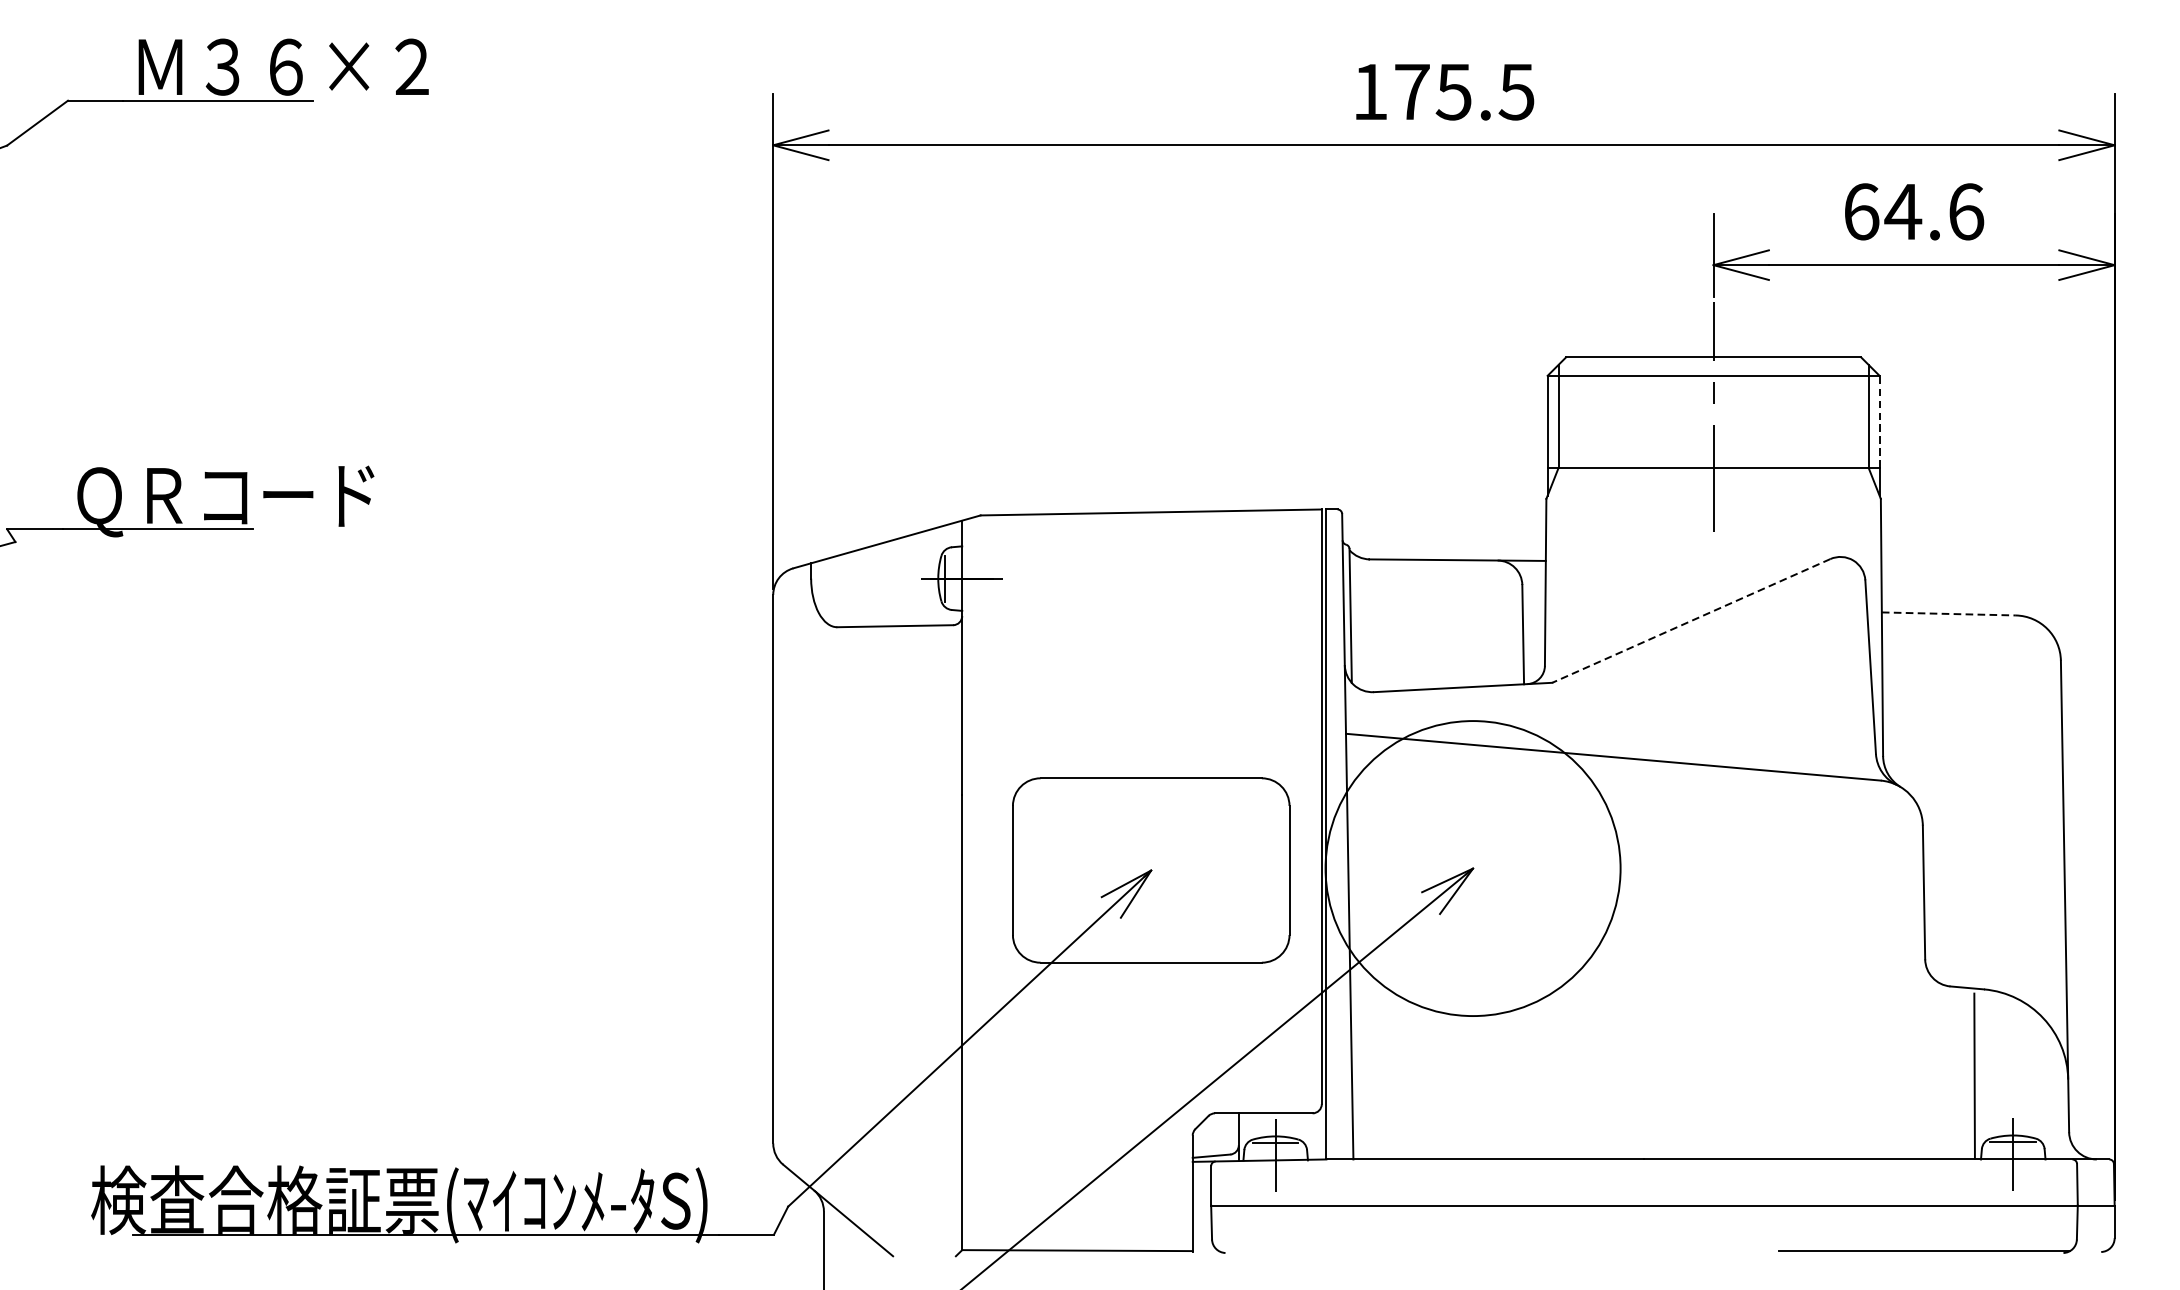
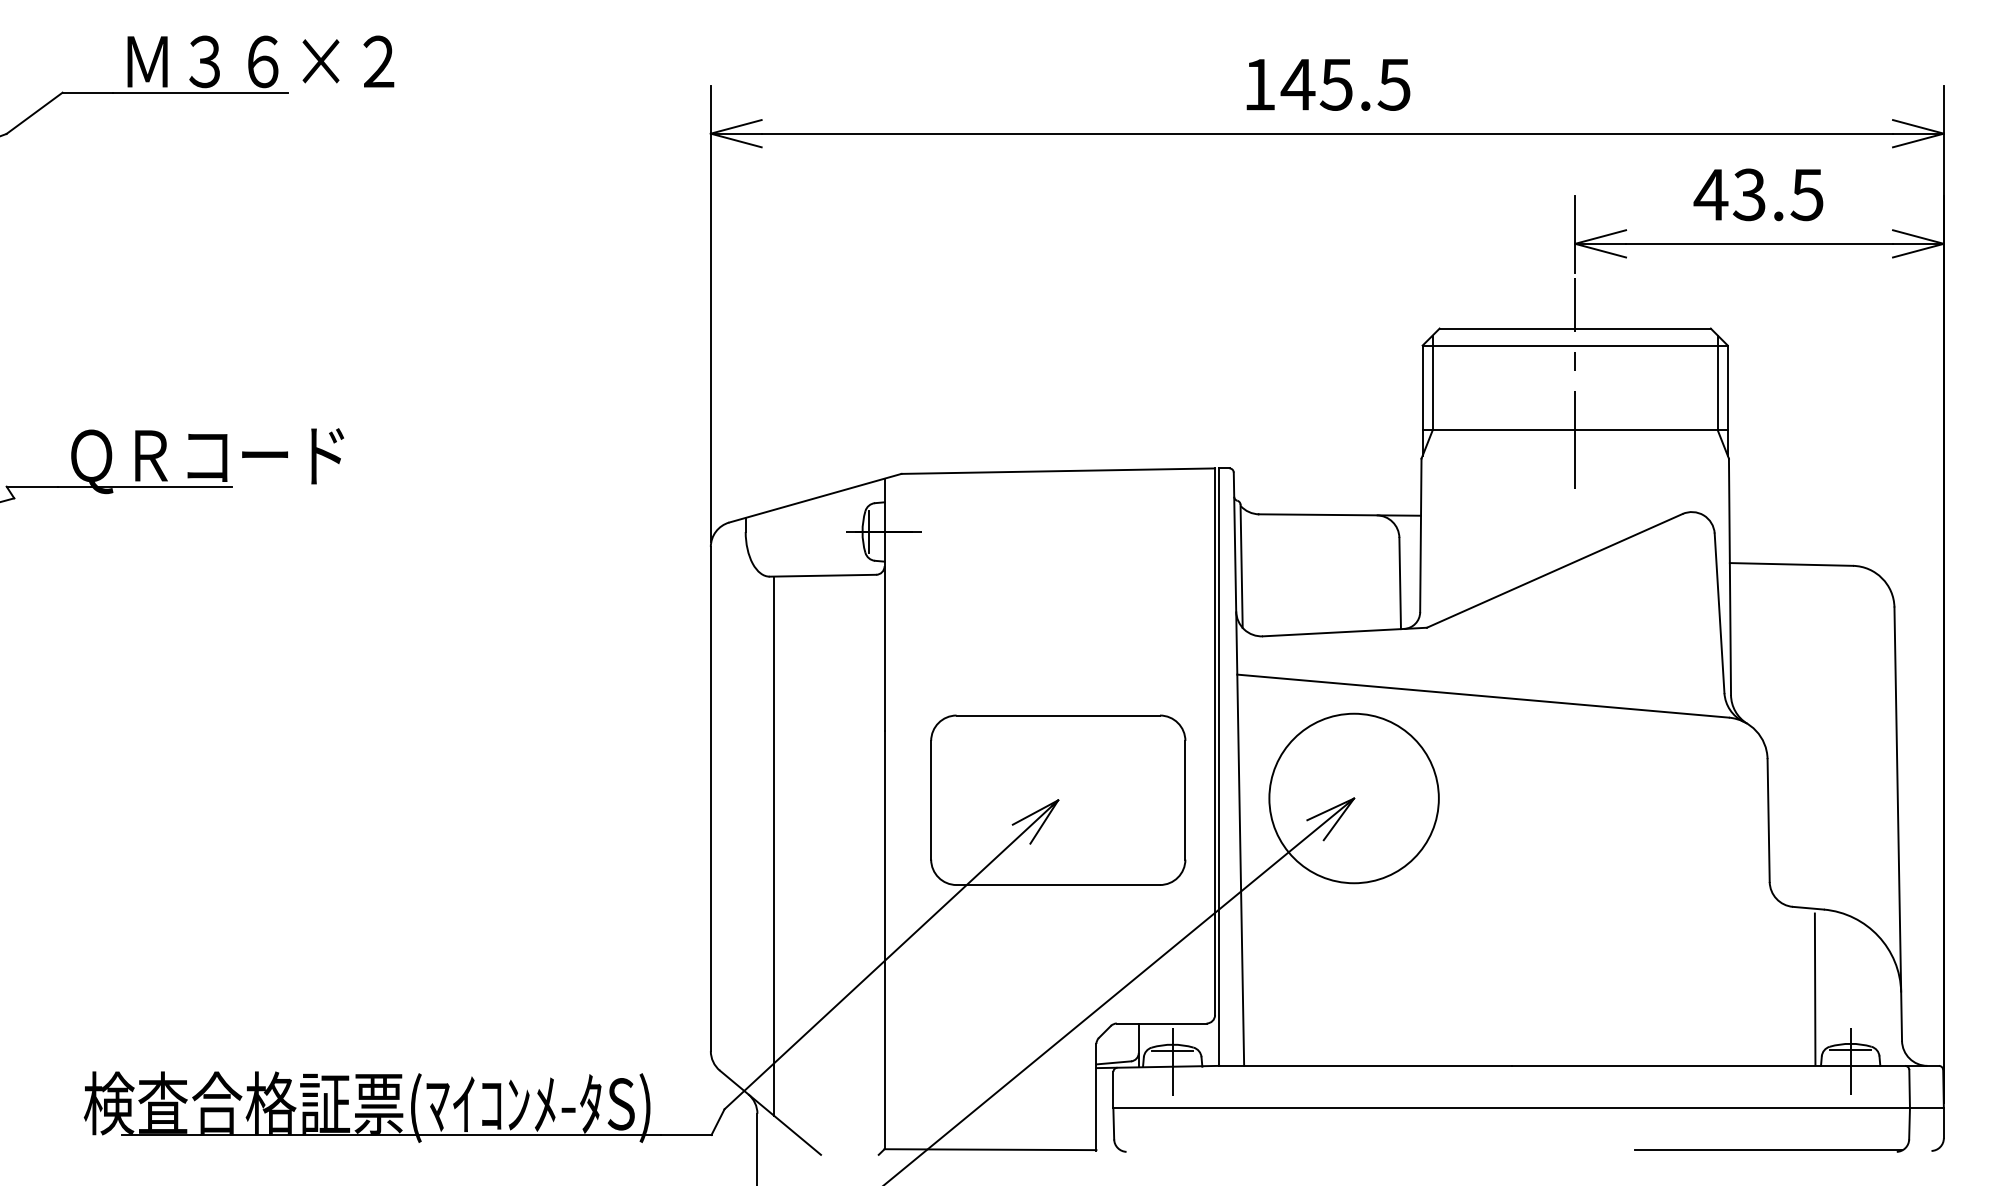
text: (1411, 91) -> (1297, 84), 175.5 -> 145.5
text: (1912, 211) -> (1758, 194), 64.6 -> 43.5
line: (1879, 421) -> (1727, 387), dashed -> solid
line: (1948, 613) -> (1791, 564), dashed -> solid
line: (1691, 620) -> (1554, 570), dashed -> solid
circle: (1472, 868) -> (1353, 798), size x0.62
line: (842, 920) -> (774, 846), added

